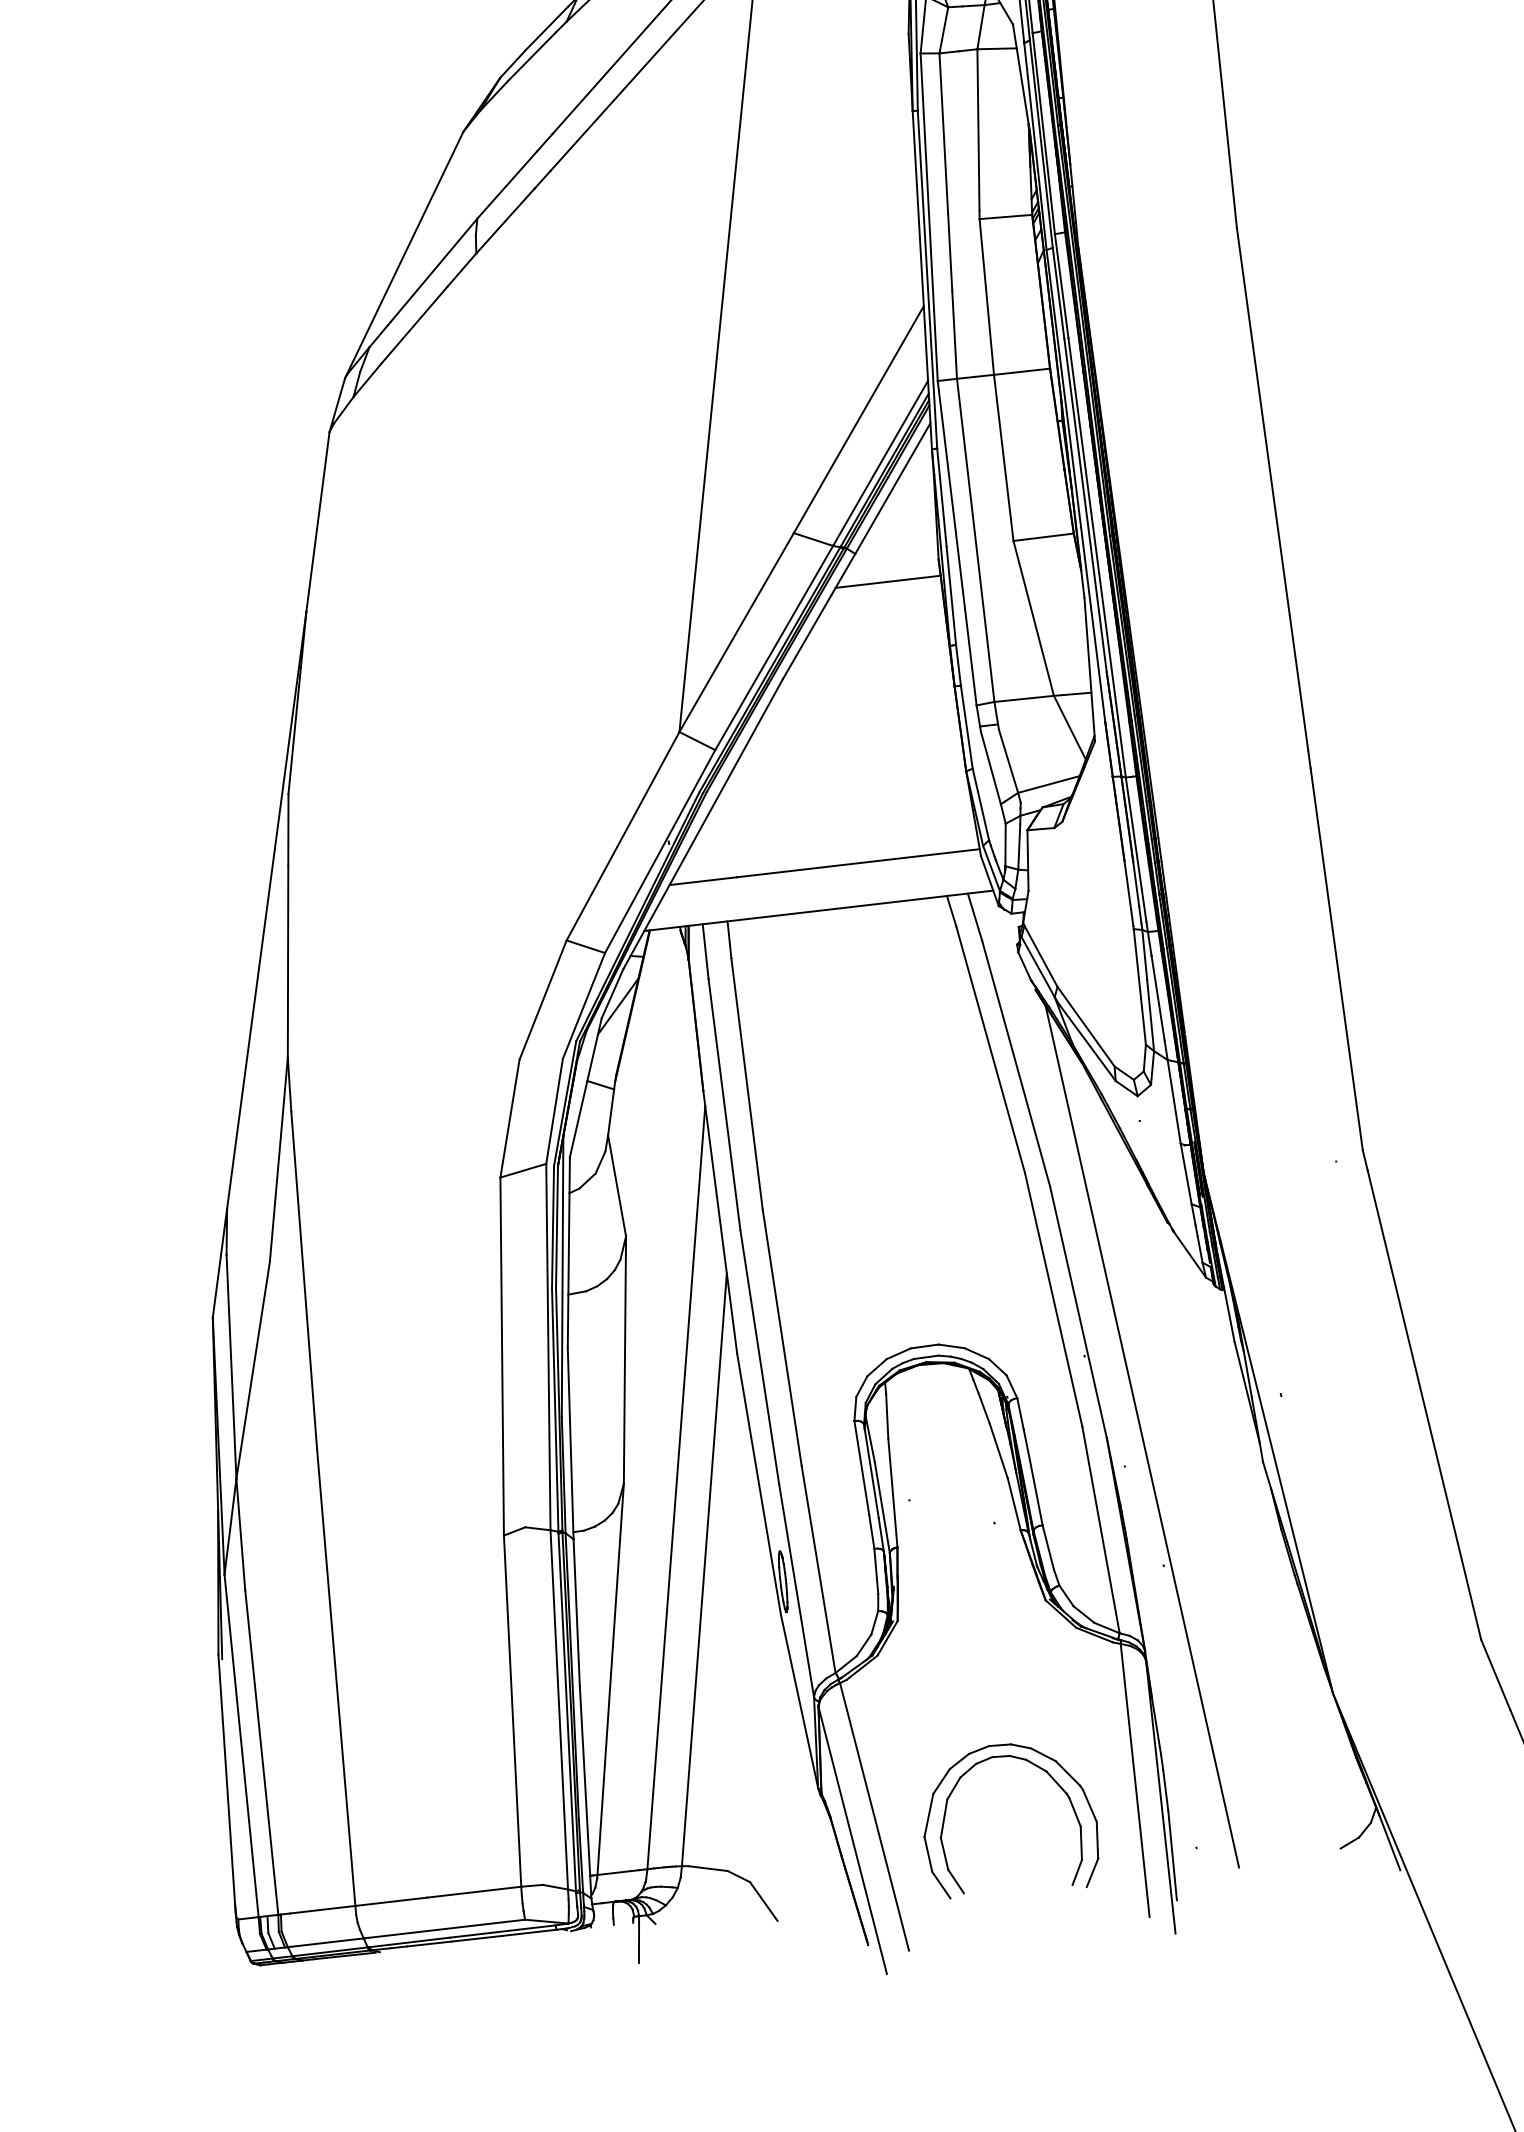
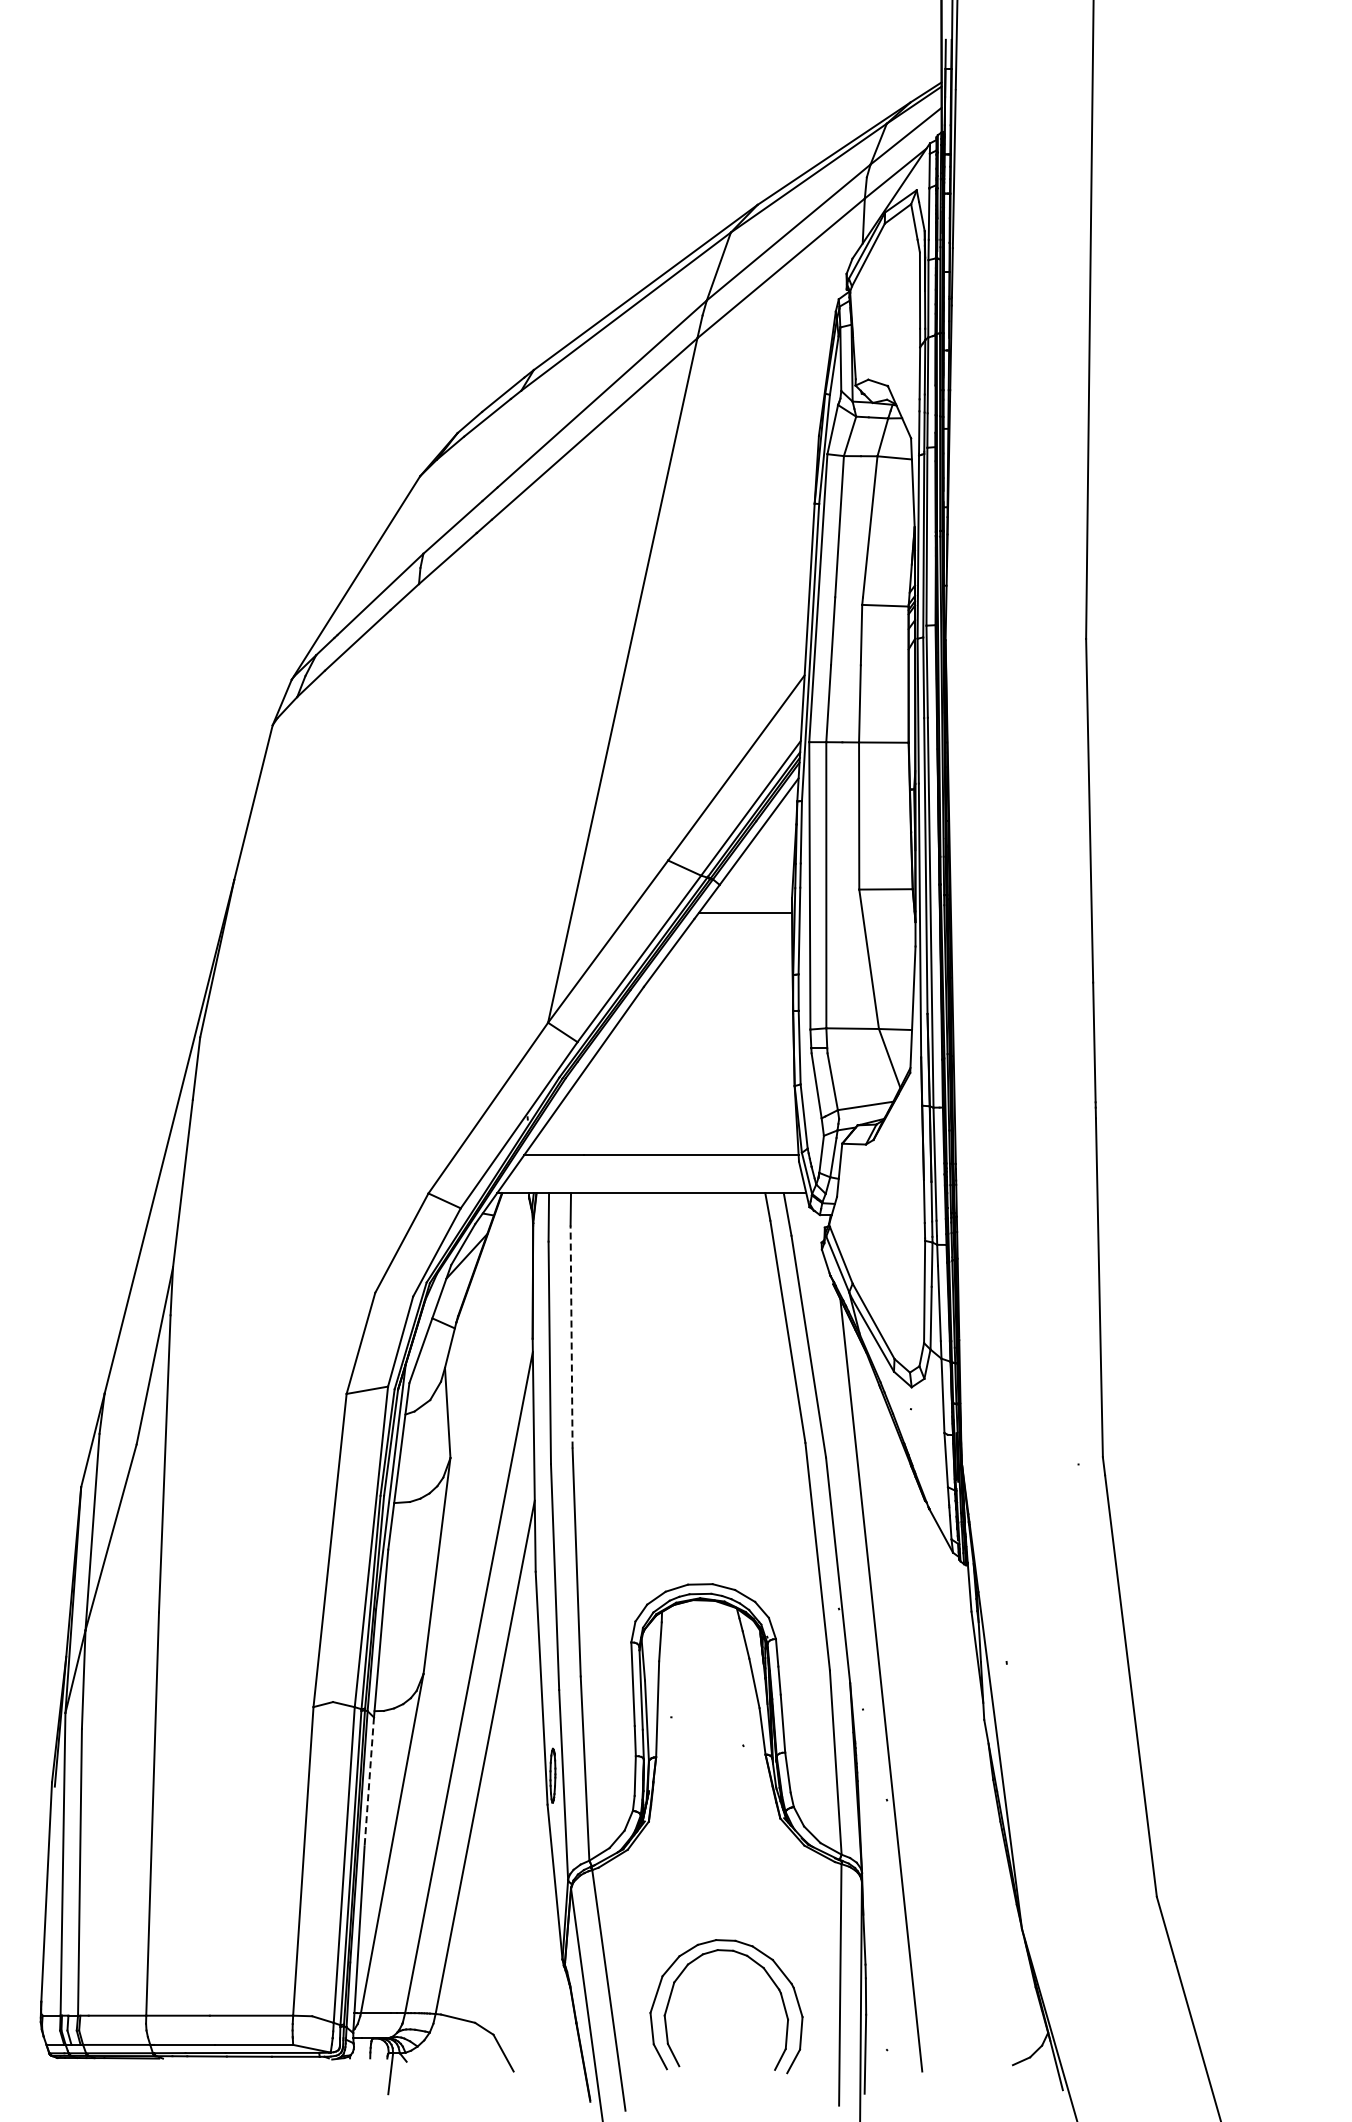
line: (746, 1083) -> (571, 1336), solid -> dashed
line: (576, 1612) -> (369, 1781), solid -> dashed

